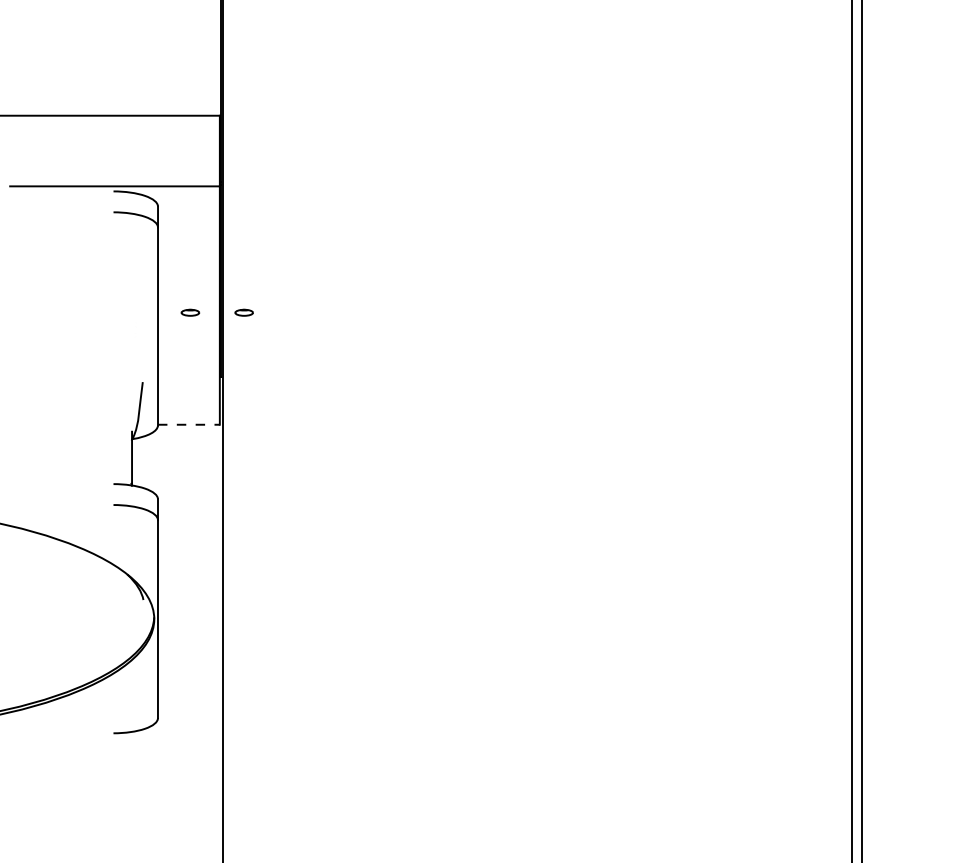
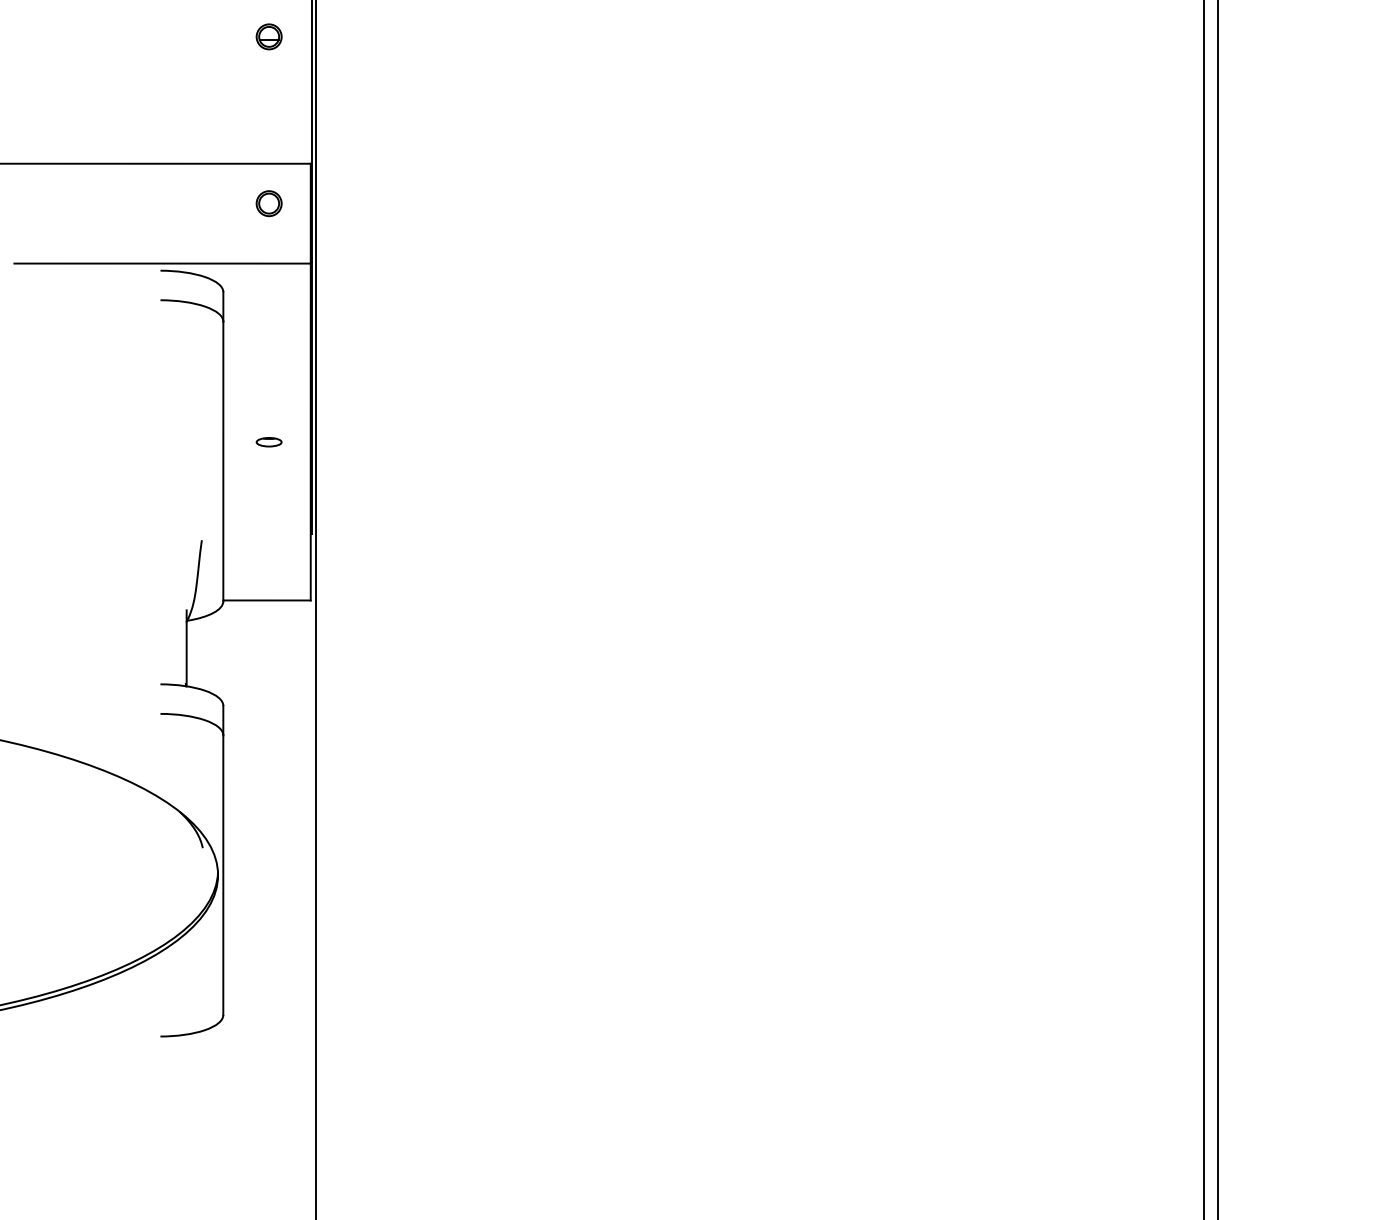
part: (189, 25) -> (268, 36), added
part: (189, 143) -> (268, 203), added
part: (243, 312) -> (344, 442), removed
line: (189, 424) -> (267, 600), dashed -> solid

